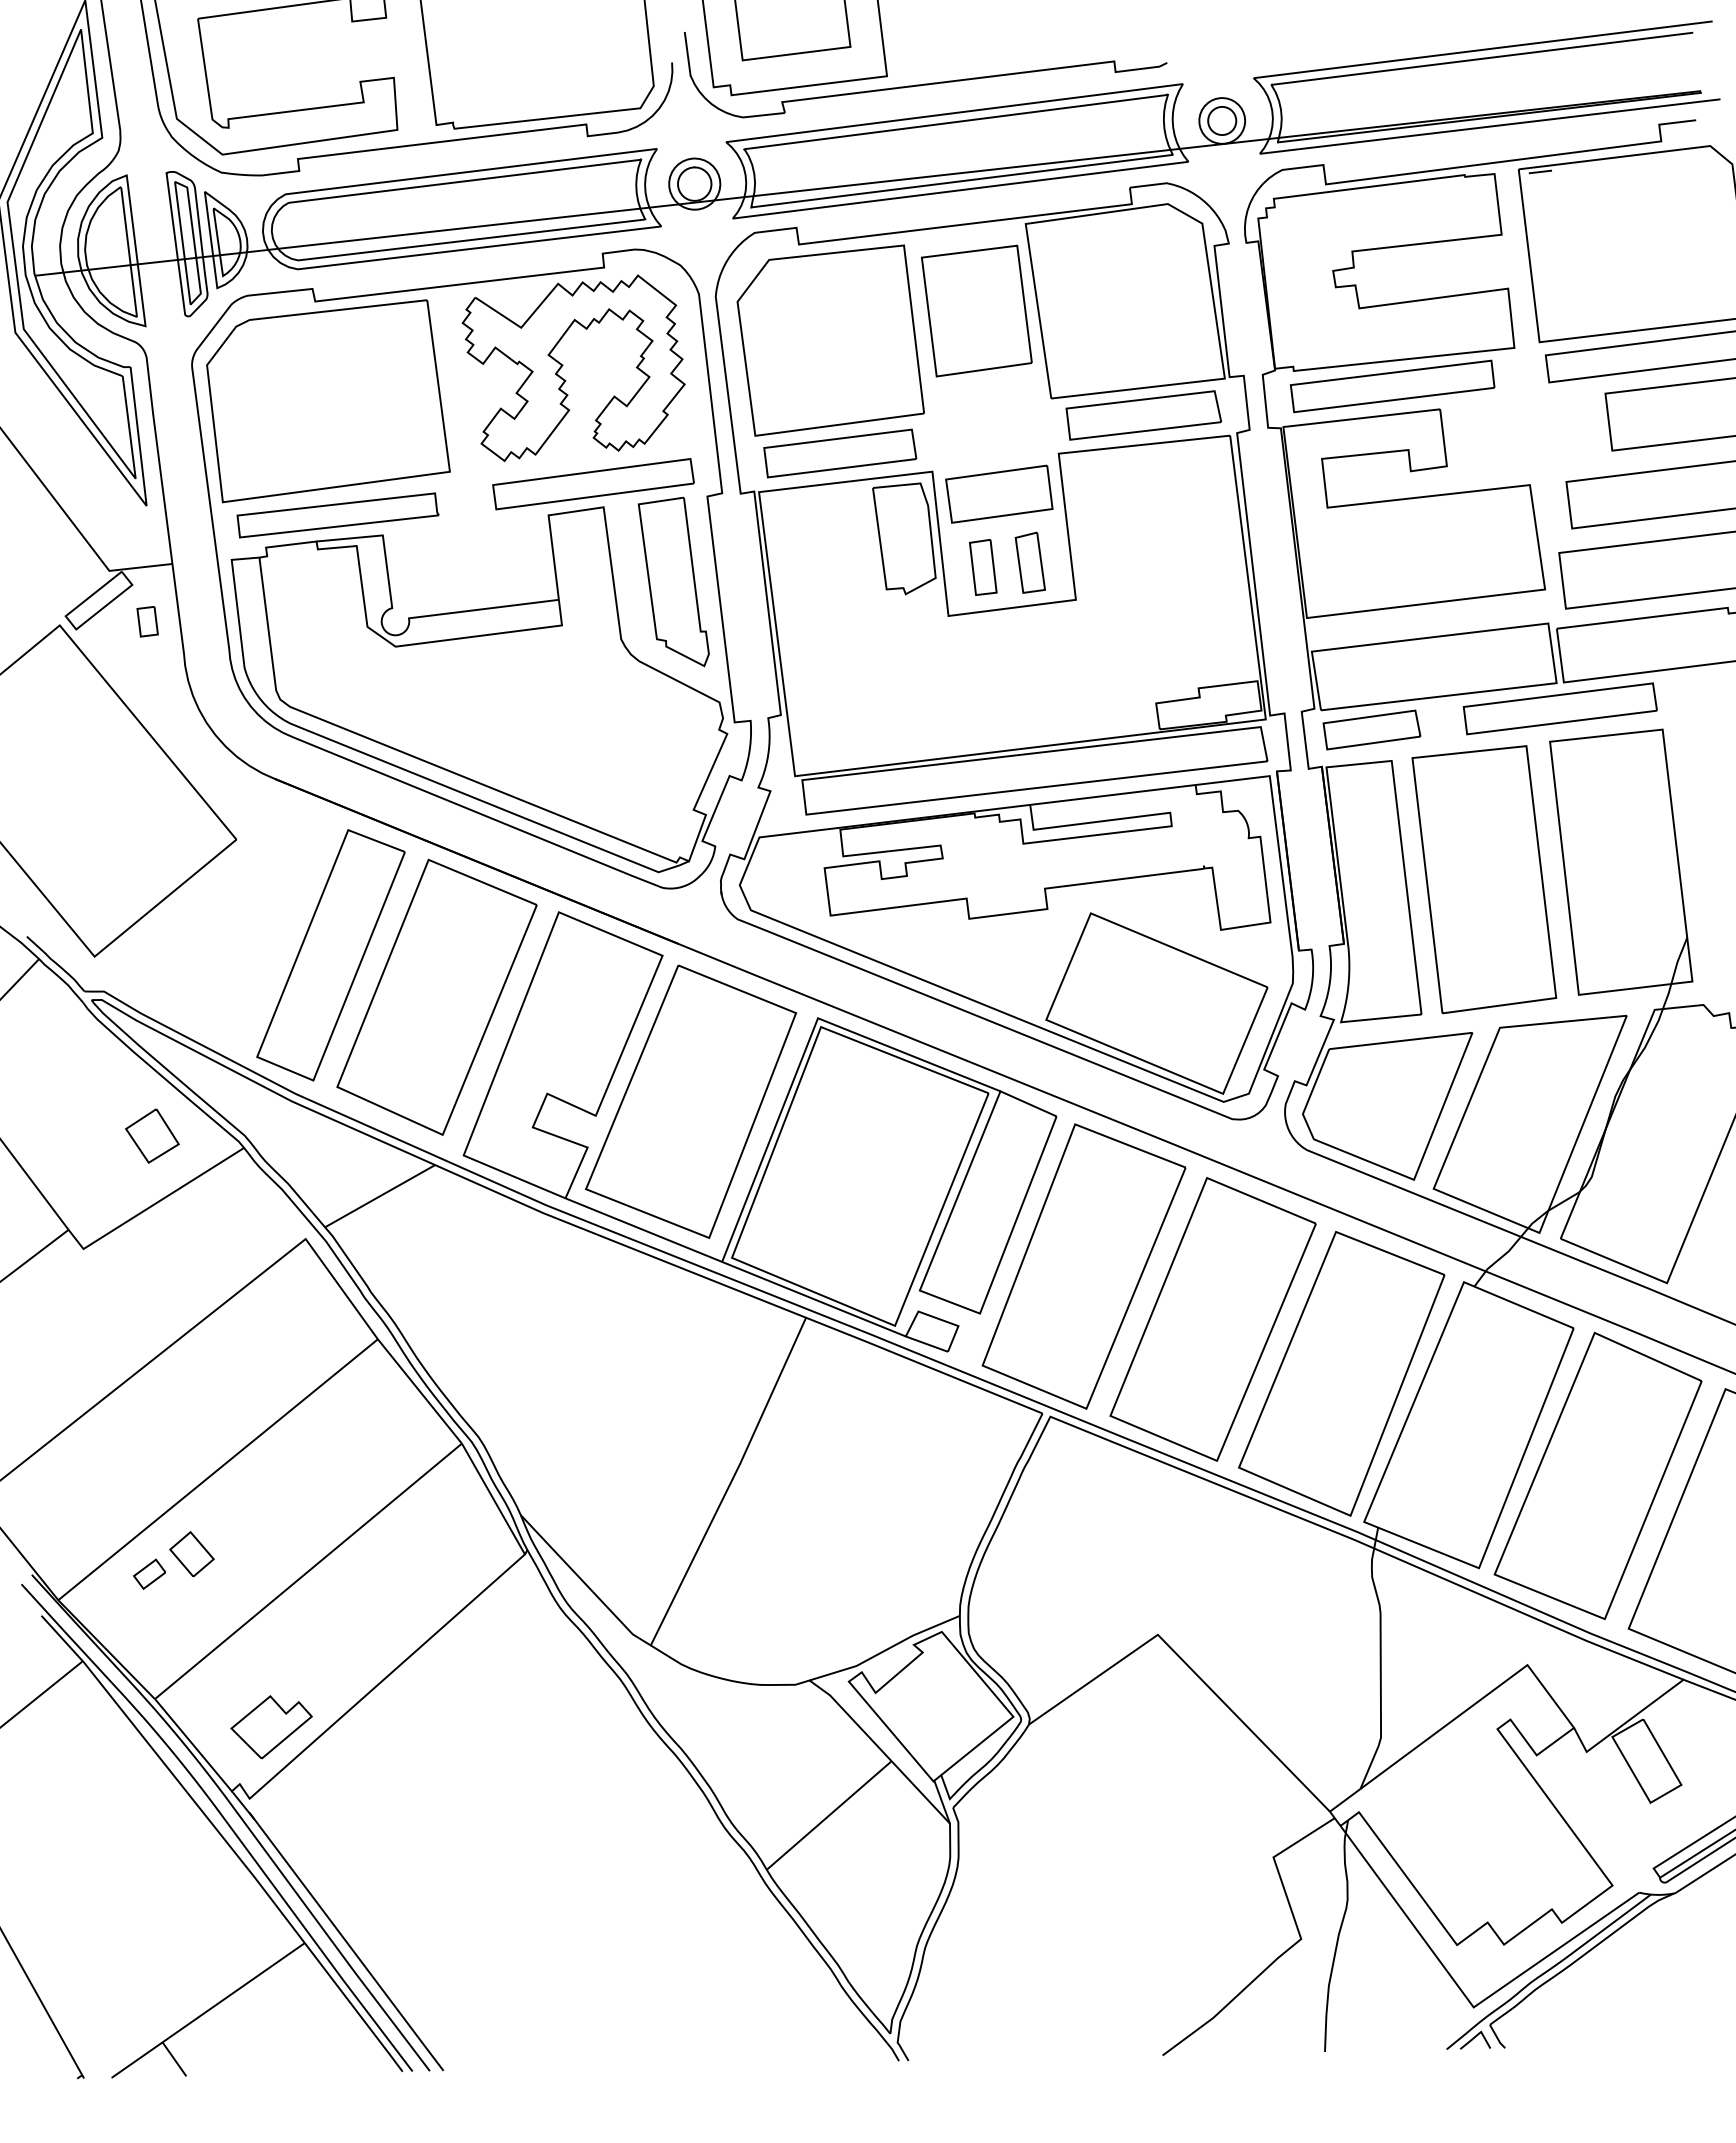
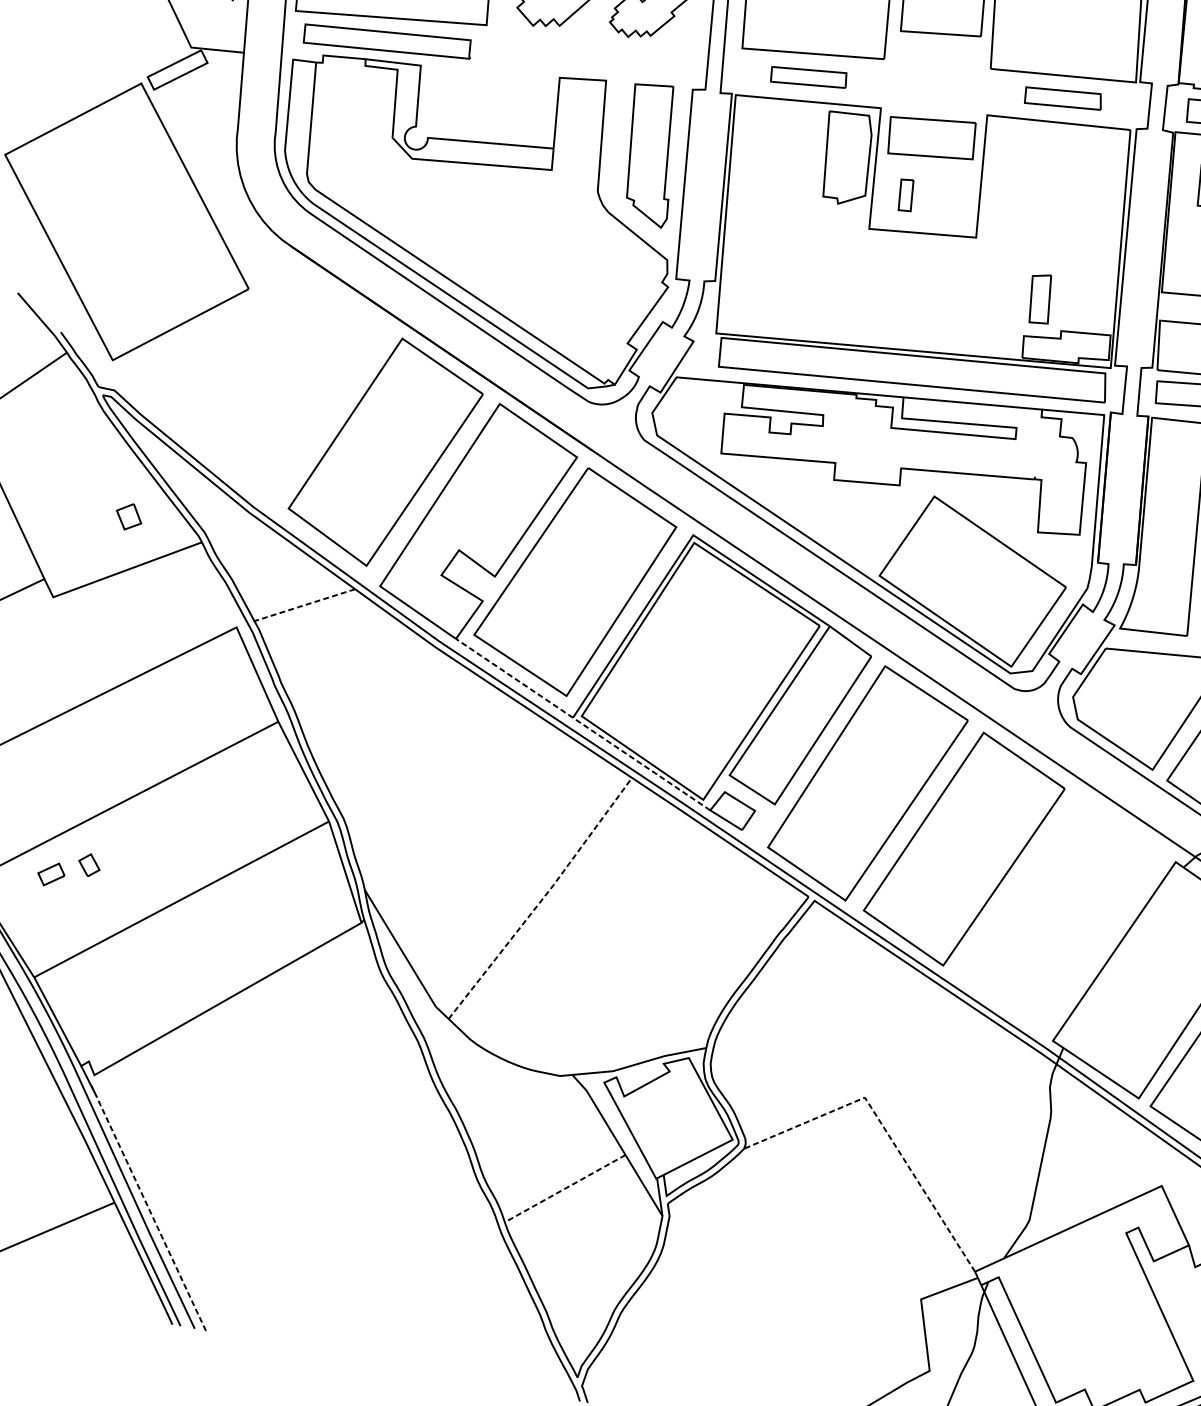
part: (1143, 415) -> (1063, 98), size x0.6
part: (840, 453) -> (808, 77), size x0.6
part: (593, 484) -> (601, 60), removed
part: (1029, 562) -> (1039, 298), moved
part: (983, 567) -> (906, 195), size x0.7
part: (147, 621) -> (213, 95), removed
part: (330, 955) -> (305, 399), removed
part: (152, 1135) -> (129, 516), size x0.6
line: (379, 1196) -> (304, 605), solid -> dashed
line: (735, 1267) -> (582, 724), solid -> dashed
part: (1341, 1373) -> (1059, 915), removed
line: (730, 1483) -> (541, 900), solid -> dashed
part: (191, 1553) -> (89, 864), size x0.6
line: (1188, 1666) -> (884, 1128), solid -> dashed
part: (271, 1727) -> (124, 1020), removed
line: (829, 1815) -> (565, 1188), solid -> dashed
line: (346, 1942) -> (148, 1209), solid -> dashed

